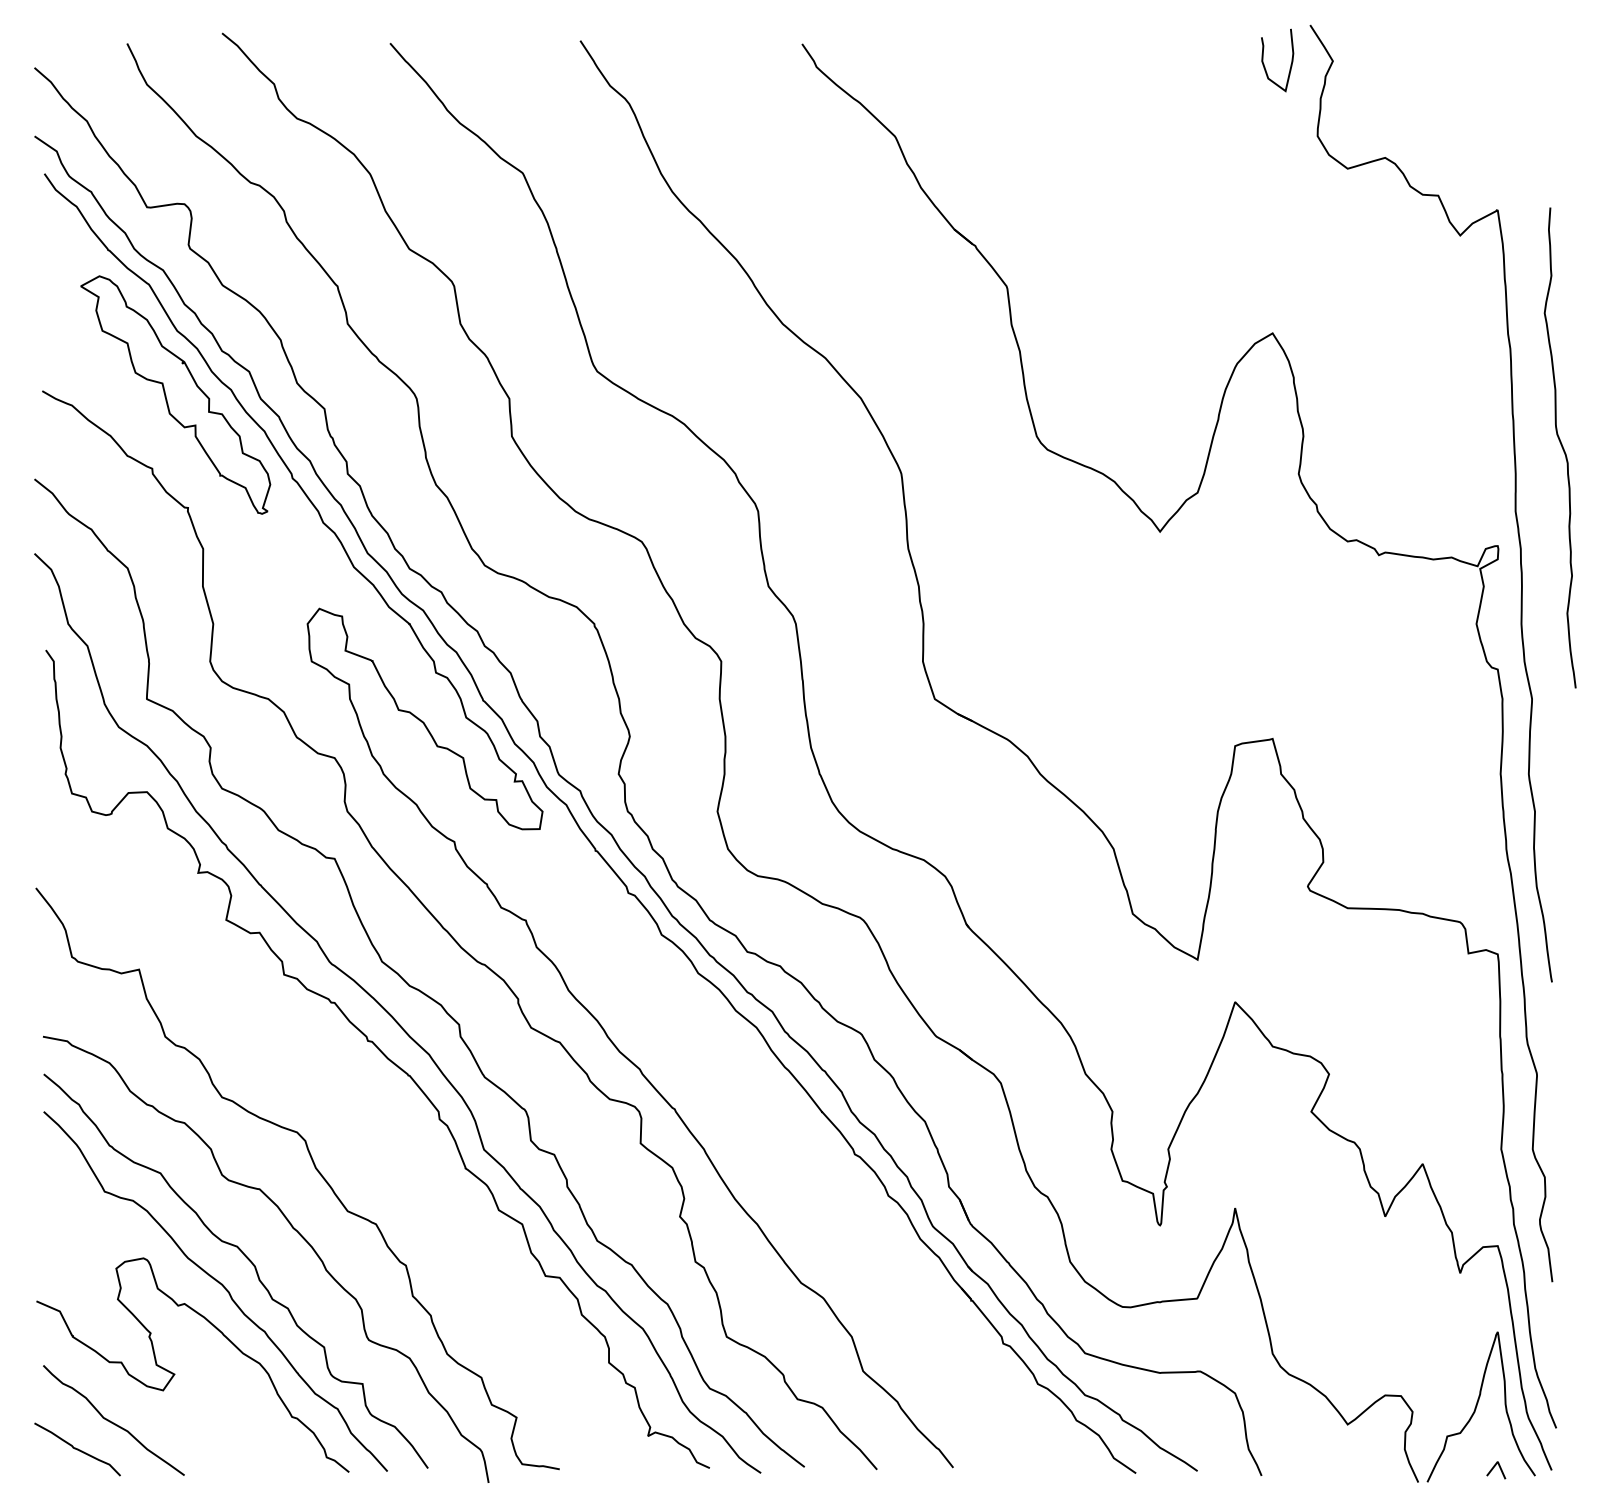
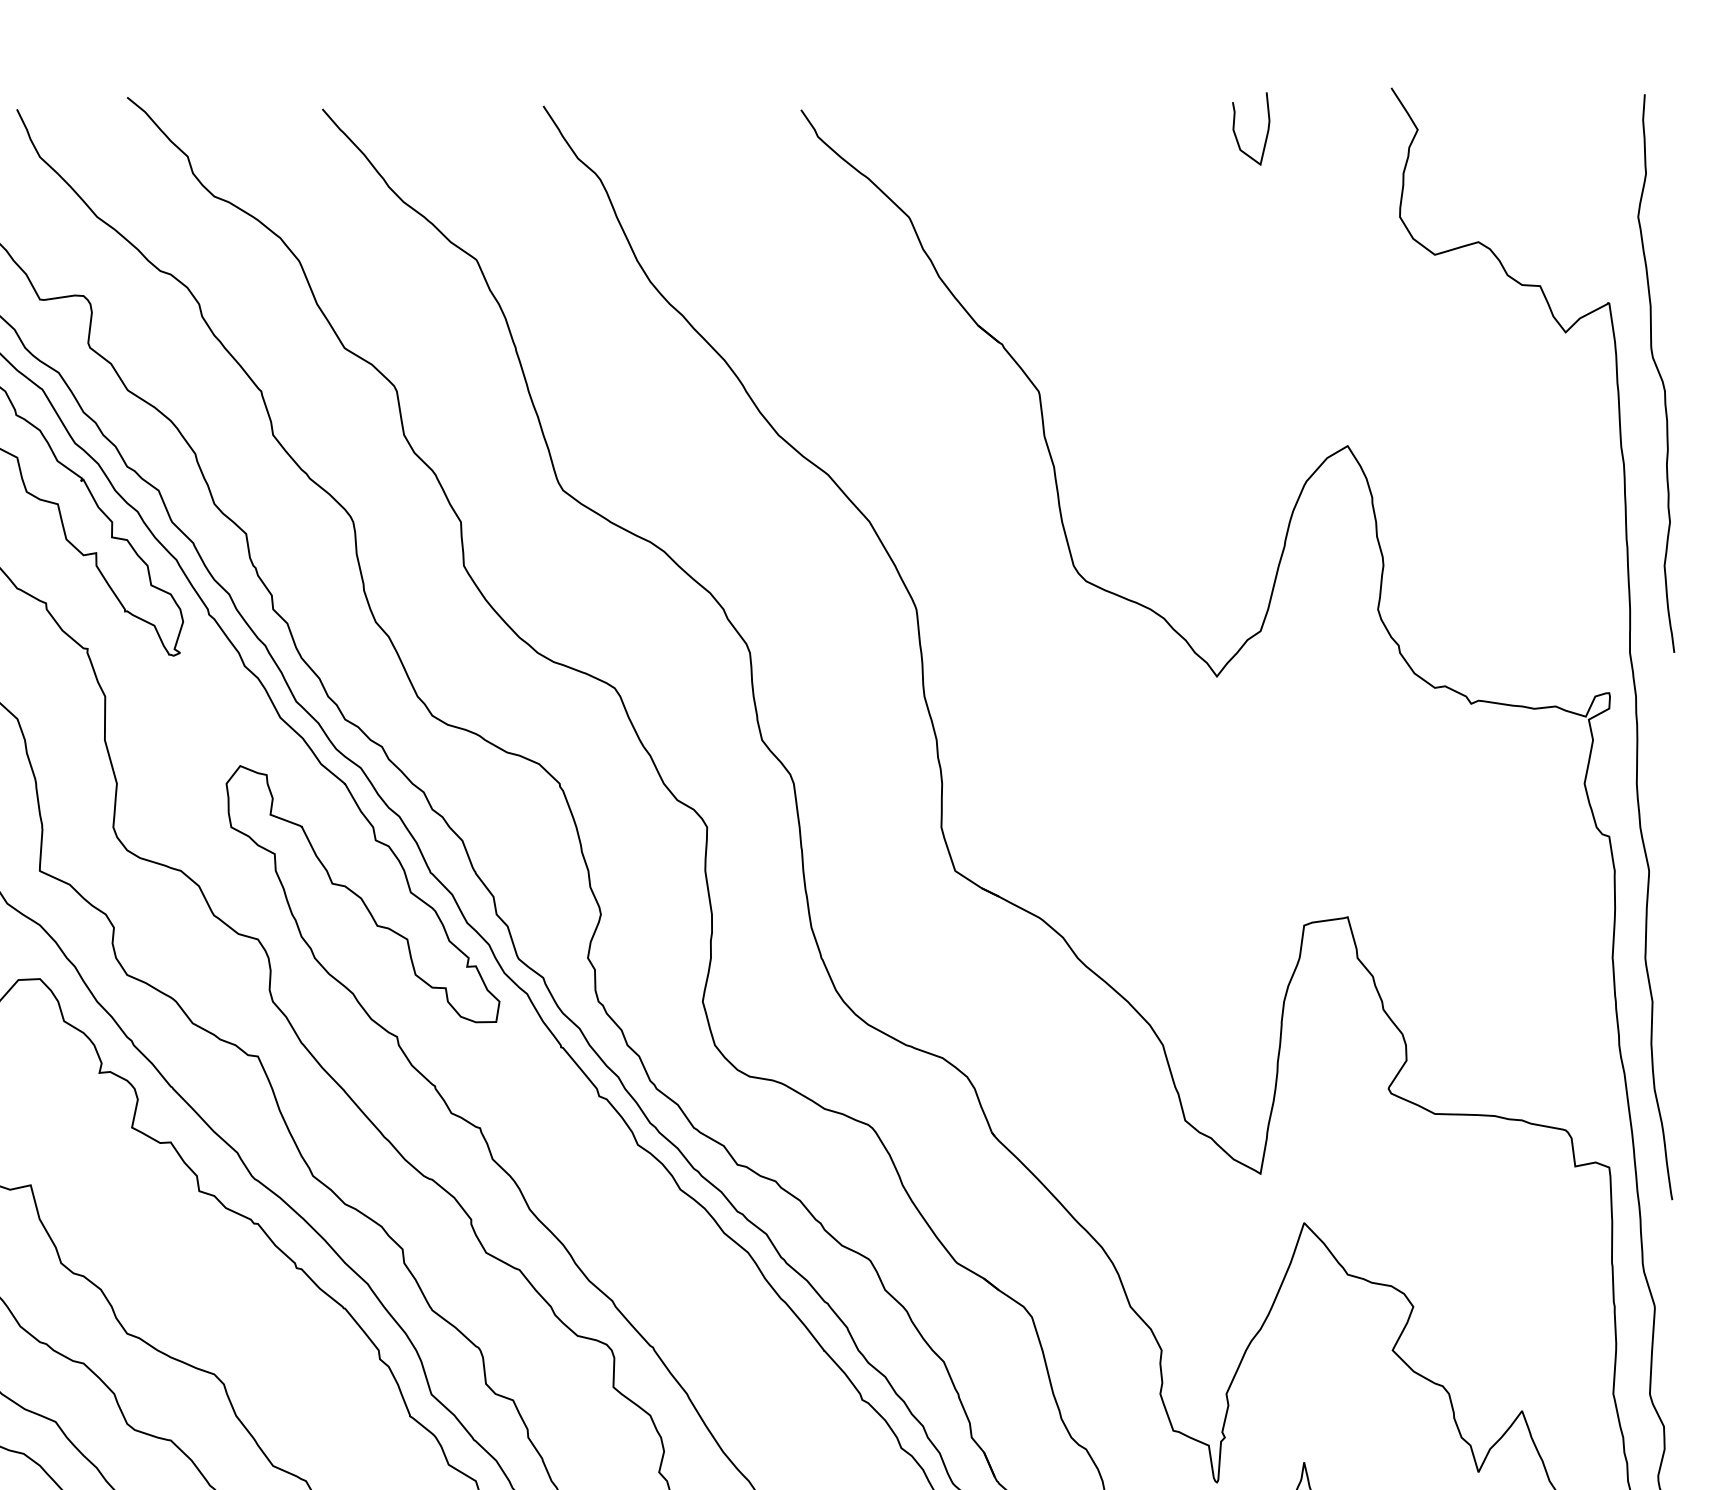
curve: (1265, 66) -> (1237, 136), moved
curve: (1561, 447) -> (1657, 373), moved

